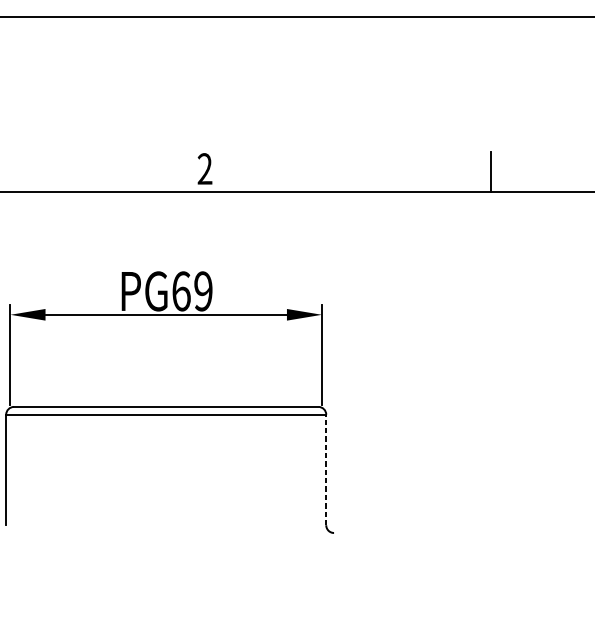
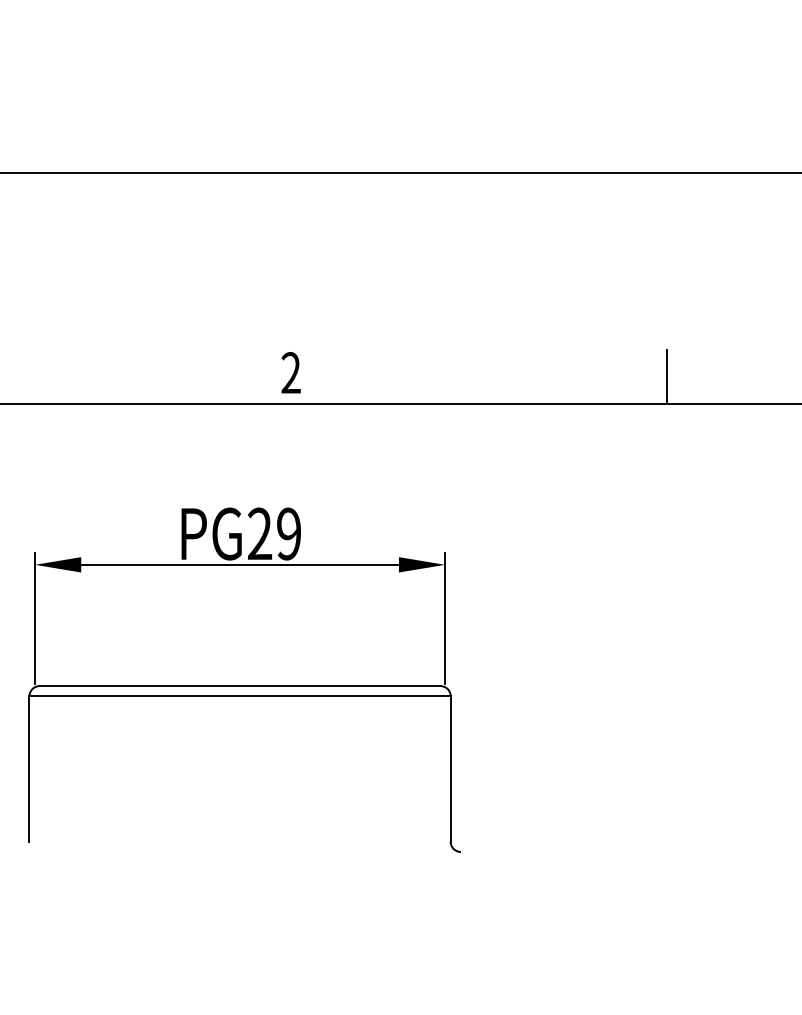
text: (181, 290) -> (260, 533), PG69 -> PG29
line: (326, 470) -> (450, 769), dashed -> solid

